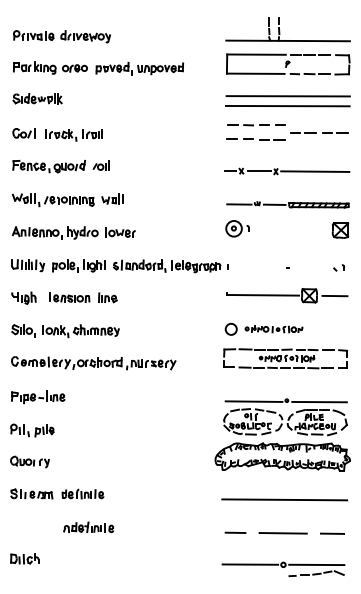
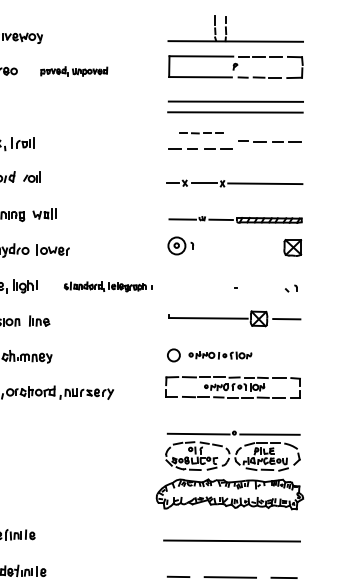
part: (139, 68) -> (74, 71), size x0.7
part: (256, 125) -> (201, 133), size x0.7
part: (170, 266) -> (107, 287), size x0.7

